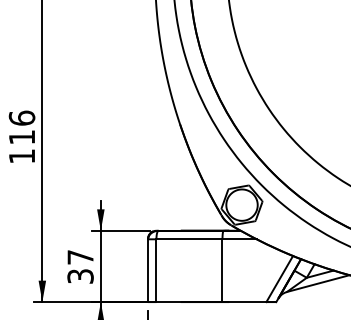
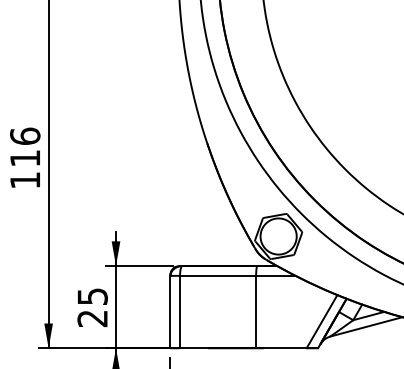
text: (80, 266) -> (92, 307), 37 -> 25

